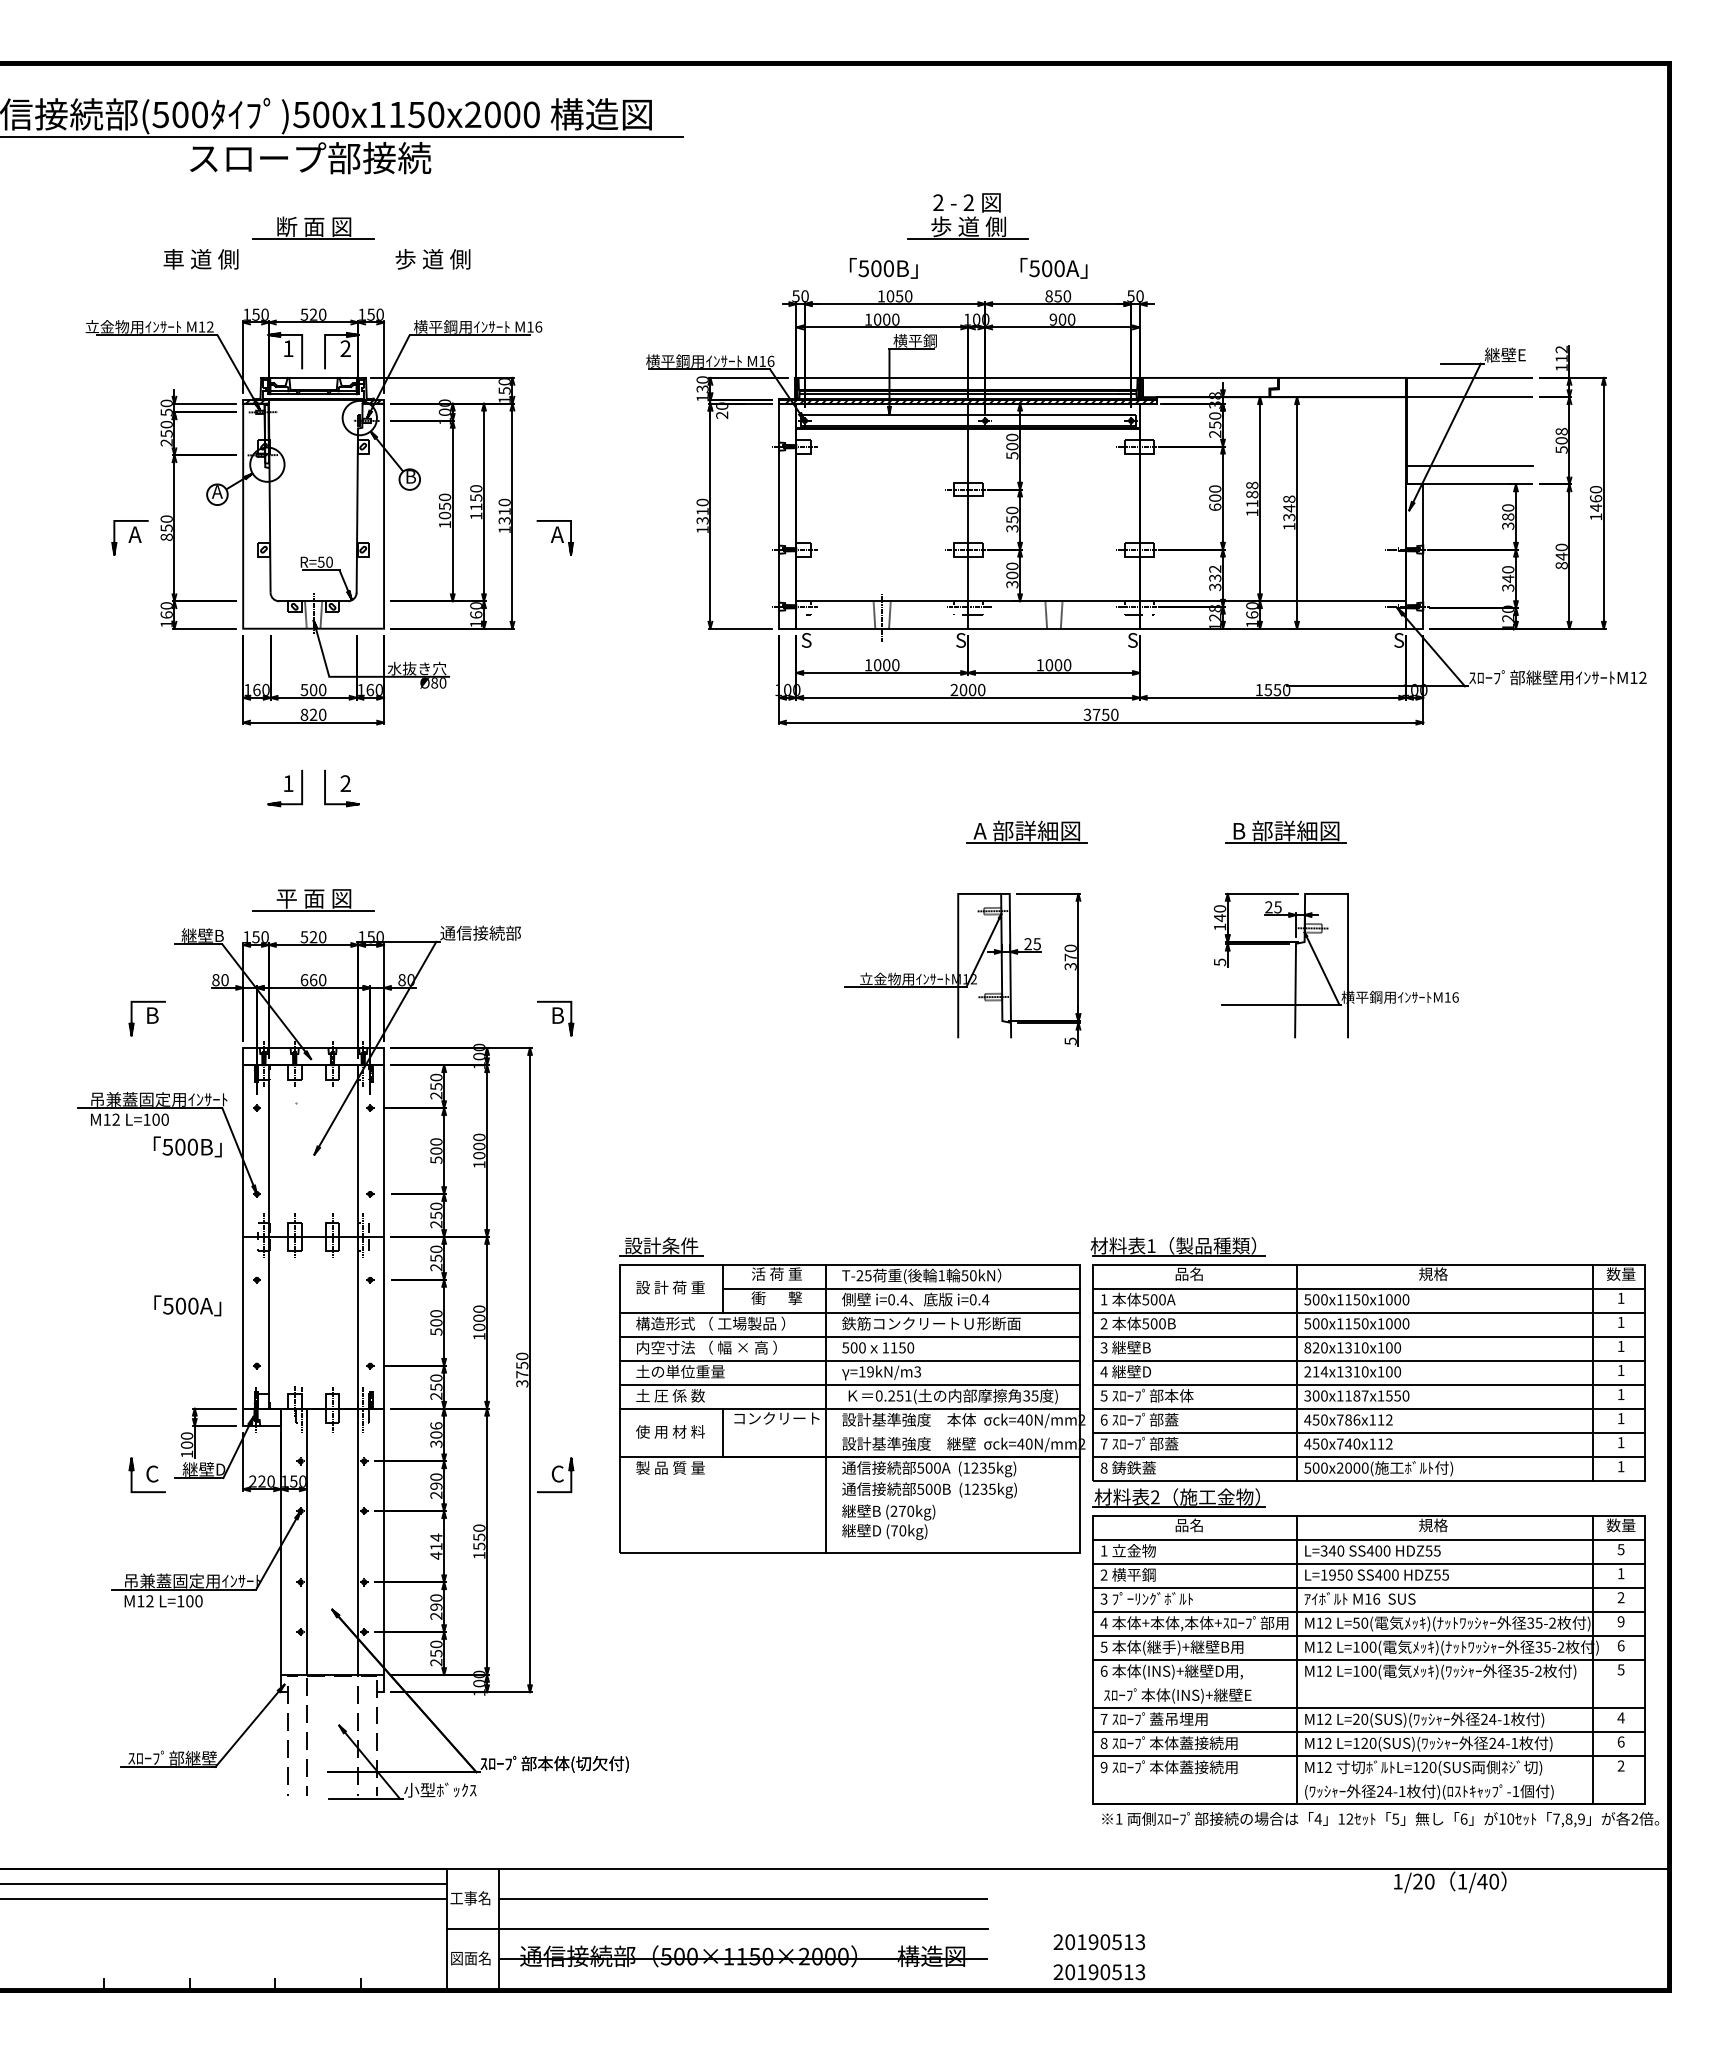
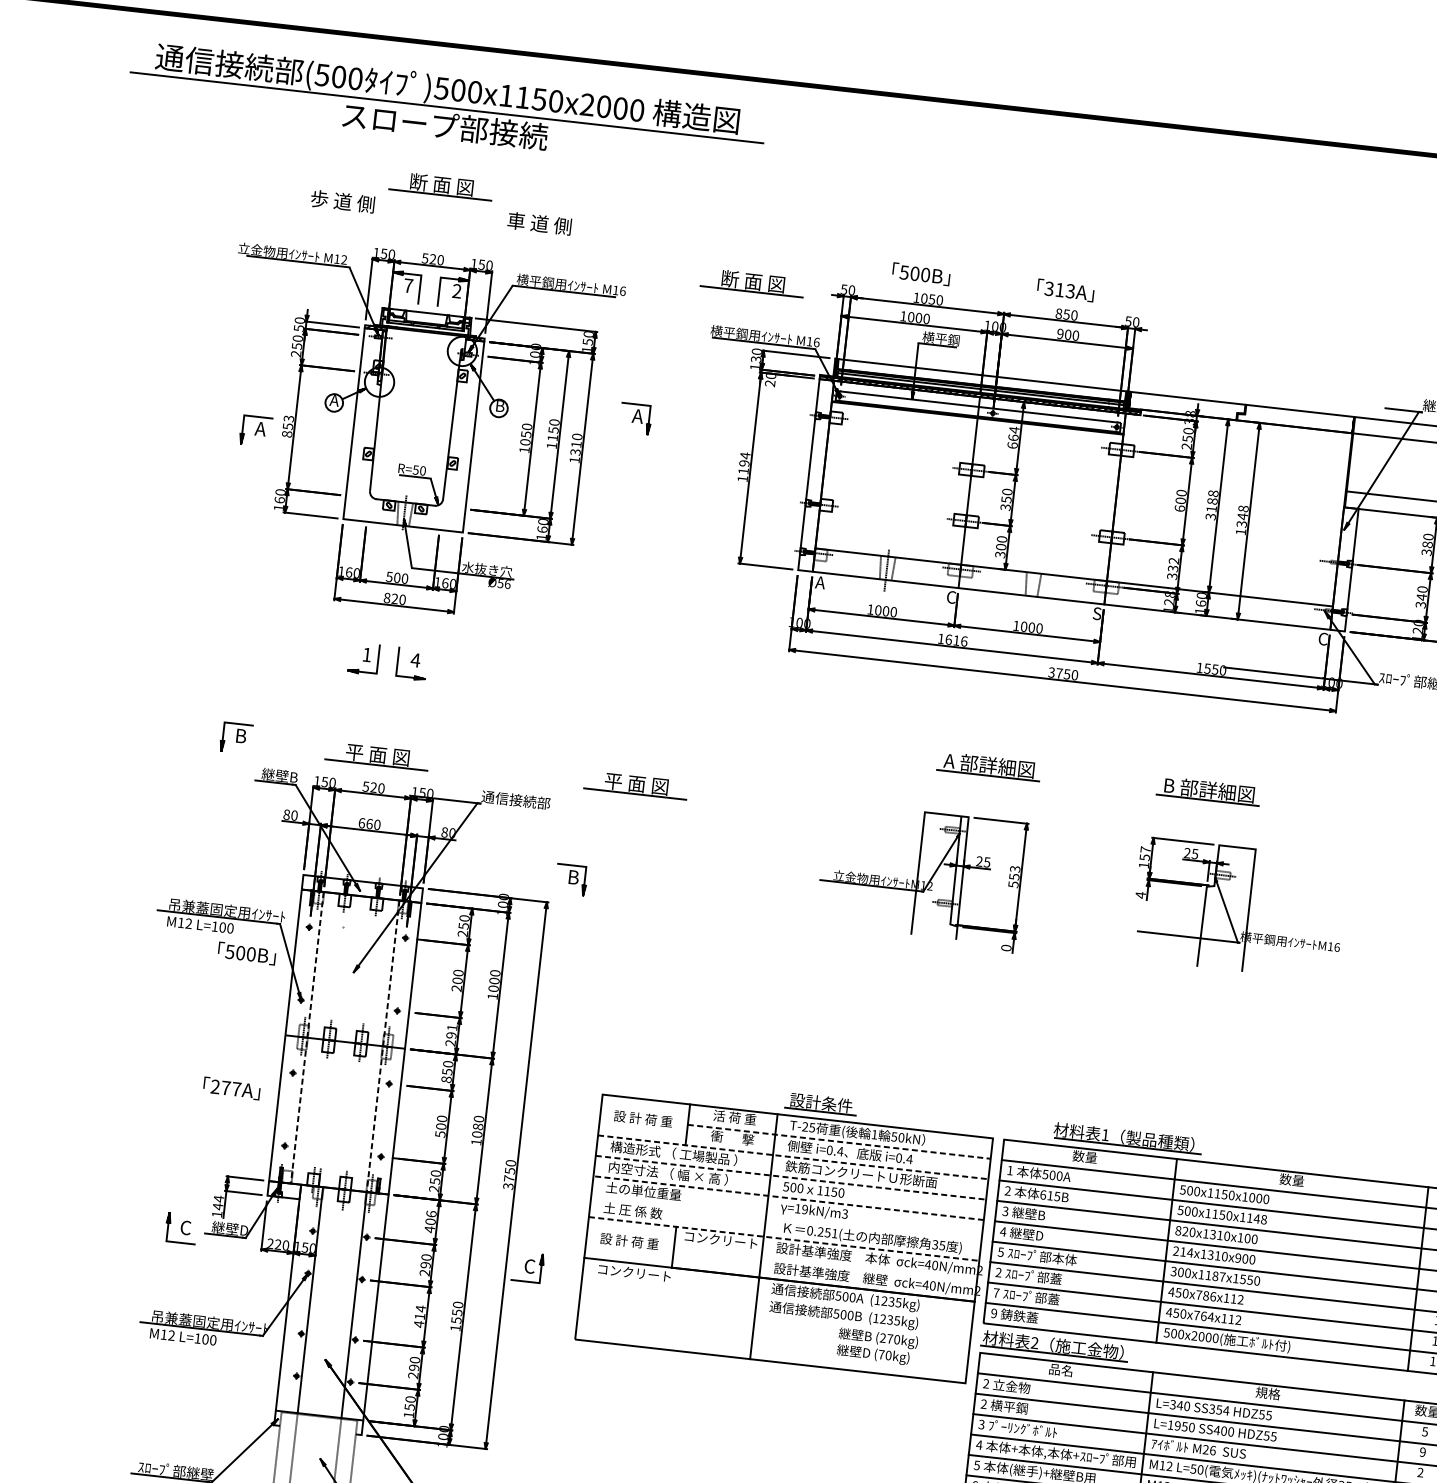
part: (967, 216) -> (997, 238), removed
text: (173, 259) -> (319, 199), 車 道 側 -> 歩 道 側
text: (405, 259) -> (516, 221), 歩 道 側 -> 車 道 側
text: (1047, 268) -> (1060, 289), 500A -> 313A
part: (688, 299) -> (752, 282), added
text: (288, 348) -> (408, 285), 1 -> 7
text: (1012, 446) -> (1013, 437), 500 -> 664
text: (702, 511) -> (744, 463), 1310 -> 1194
text: (1252, 512) -> (1211, 516), 1188 -> 3188
text: (166, 518) -> (288, 418), 850 -> 853
part: (555, 537) -> (635, 418), moved
text: (806, 640) -> (820, 582), S -> A
text: (960, 640) -> (951, 597), S -> C
text: (1398, 640) -> (1322, 639), S -> C
text: (438, 683) -> (503, 584), Ø80 -> Ø56
text: (967, 689) -> (952, 639), 2000 -> 1616
text: (345, 783) -> (415, 660), 2 -> 4
part: (618, 900) -> (636, 785), added
text: (1219, 913) -> (1144, 853), 140 -> 157
text: (1070, 956) -> (1014, 876), 370 -> 553
text: (1220, 962) -> (1141, 895), 5 -> 4
part: (146, 1018) -> (235, 738), moved
text: (1070, 1041) -> (1006, 948), 5 -> 0
text: (436, 1159) -> (456, 987), 500 -> 200
text: (436, 1210) -> (452, 1031), 250 -> 291
line: (268, 1236) -> (307, 1037), solid -> dashed
line: (358, 1236) -> (383, 1045), solid -> dashed
part: (661, 1246) -> (821, 1103), moved
part: (1177, 1246) -> (1127, 1137), moved
text: (436, 1267) -> (446, 1079), 250 -> 850
text: (1189, 1273) -> (1085, 1156), 品名 -> 数量
text: (1433, 1273) -> (1292, 1179), 規格 -> 数量
line: (902, 1288) -> (840, 1141), solid -> dashed
text: (180, 1305) -> (225, 1087), 500A -> 277A
line: (849, 1312) -> (792, 1157), solid -> dashed
text: (479, 1317) -> (478, 1126), 1000 -> 1080
text: (1153, 1323) -> (1049, 1195), 500B -> 615B
text: (1397, 1323) -> (1256, 1218), 500x1150x1000 -> 500x1150x1148
line: (849, 1336) -> (790, 1177), solid -> dashed
line: (849, 1360) -> (788, 1197), solid -> dashed
text: (1380, 1371) -> (1237, 1257), 214x1310x100 -> 214x1310x900
line: (849, 1384) -> (786, 1218), removed
line: (849, 1408) -> (783, 1238), solid -> dashed
text: (1103, 1419) -> (998, 1272), 6 -> 2
text: (670, 1431) -> (629, 1241), 使 用 材 料 -> 設 計 荷 重
text: (186, 1440) -> (218, 1202), 100 -> 144
text: (1352, 1443) -> (1207, 1316), 450x740x112 -> 450x764x112
text: (436, 1444) -> (429, 1229), 306 -> 406
text: (679, 1467) -> (633, 1272), 製 品 質 量 -> コンクリート
text: (1103, 1467) -> (993, 1312), 8 -> 9
text: (888, 1522) -> (877, 1347), moved
text: (1103, 1550) -> (985, 1383), 1 -> 2
text: (1378, 1550) -> (1219, 1409), SS400 -> SS354
text: (1620, 1573) -> (1422, 1452), 1 -> 9
text: (1368, 1598) -> (1206, 1449), M16 -> M26
text: (436, 1662) -> (409, 1414), 250 -> 150

